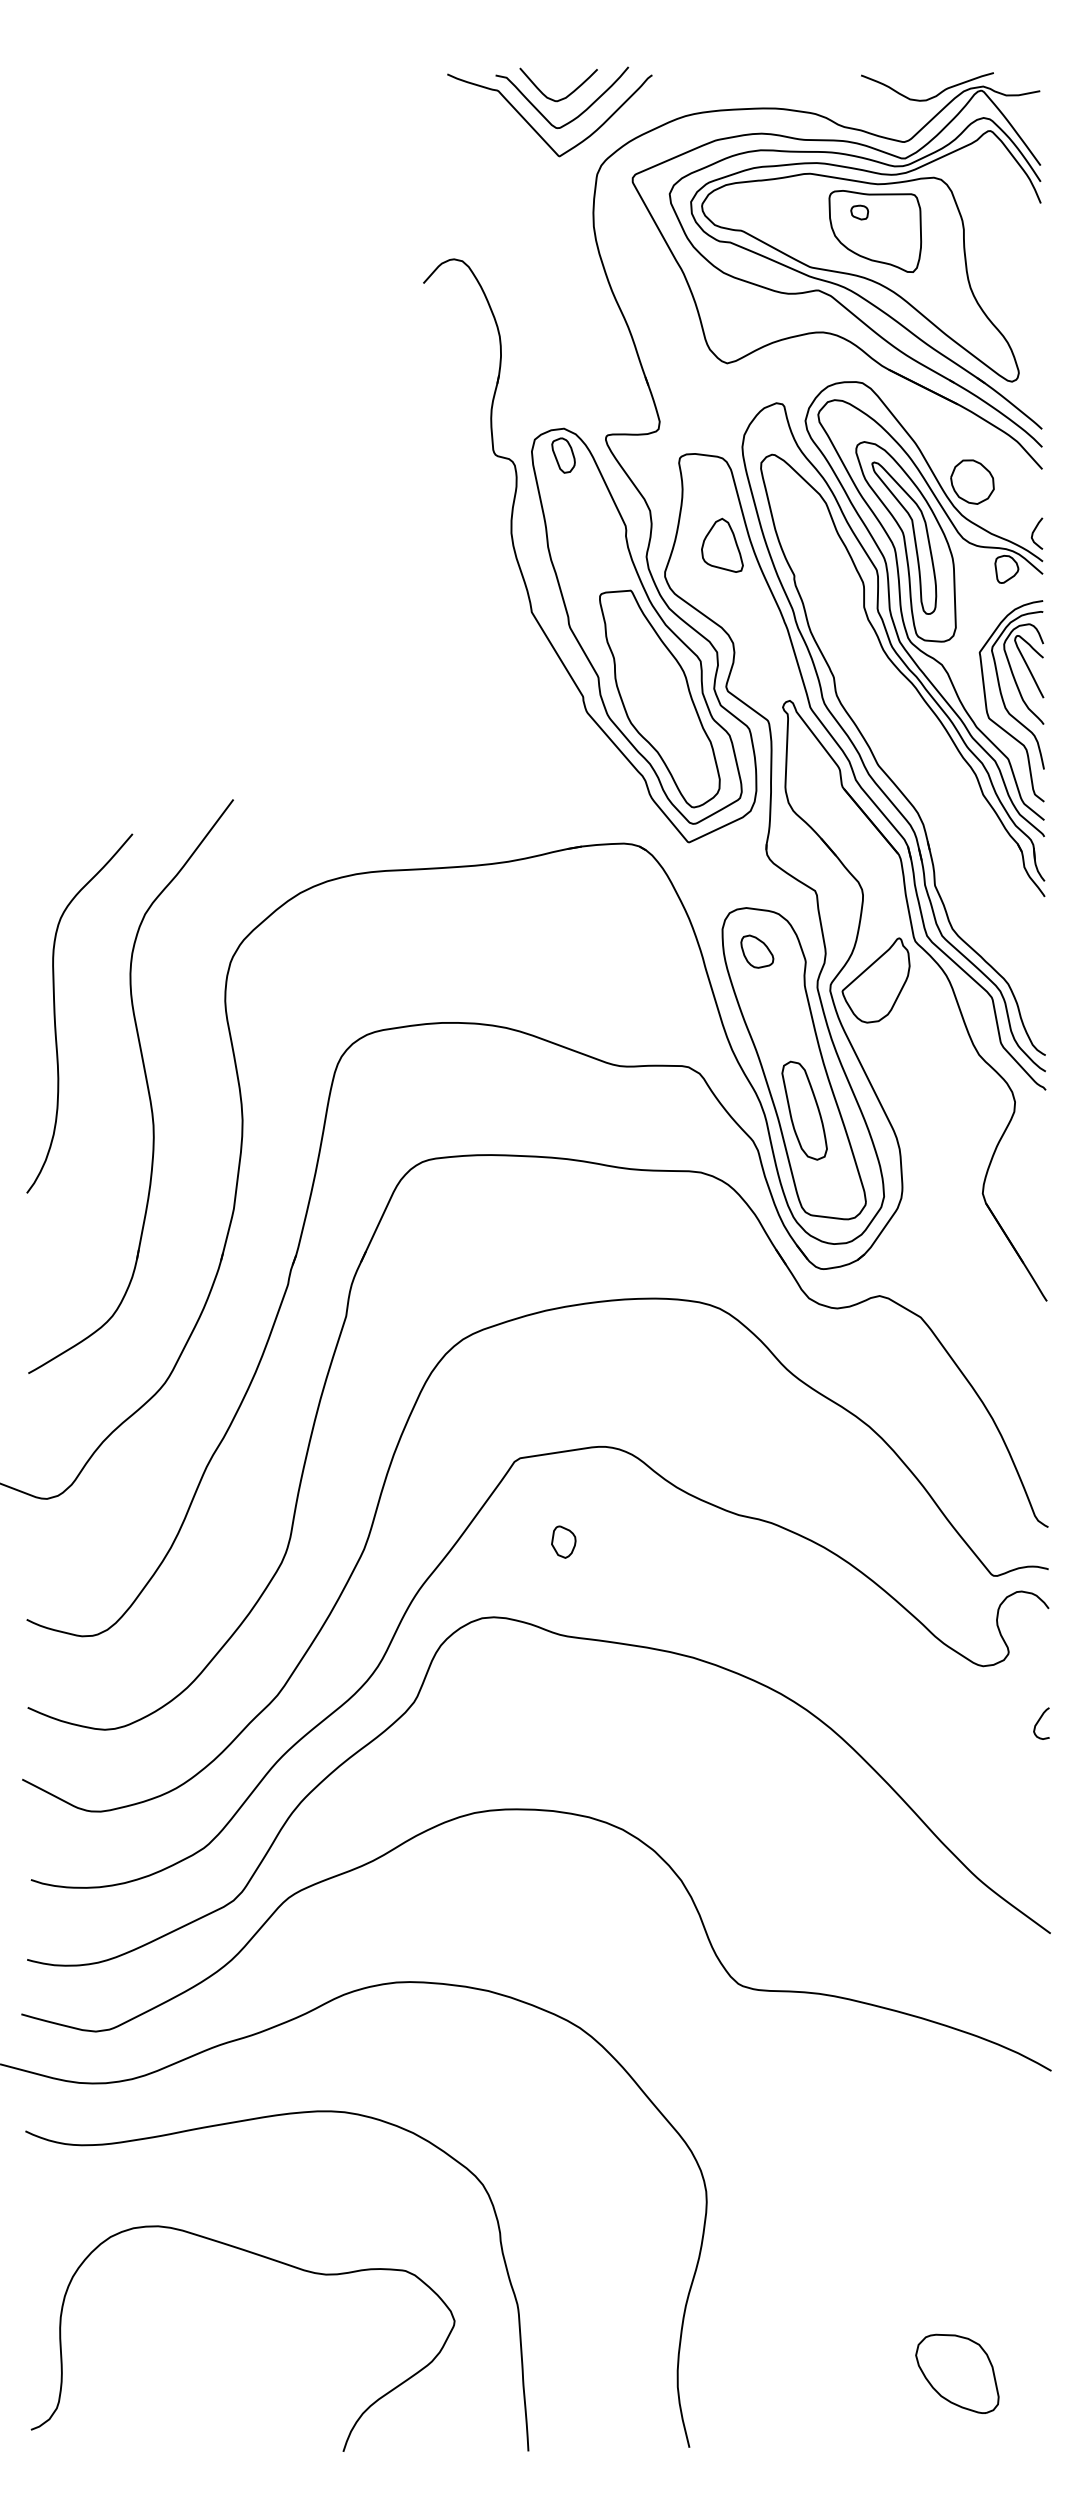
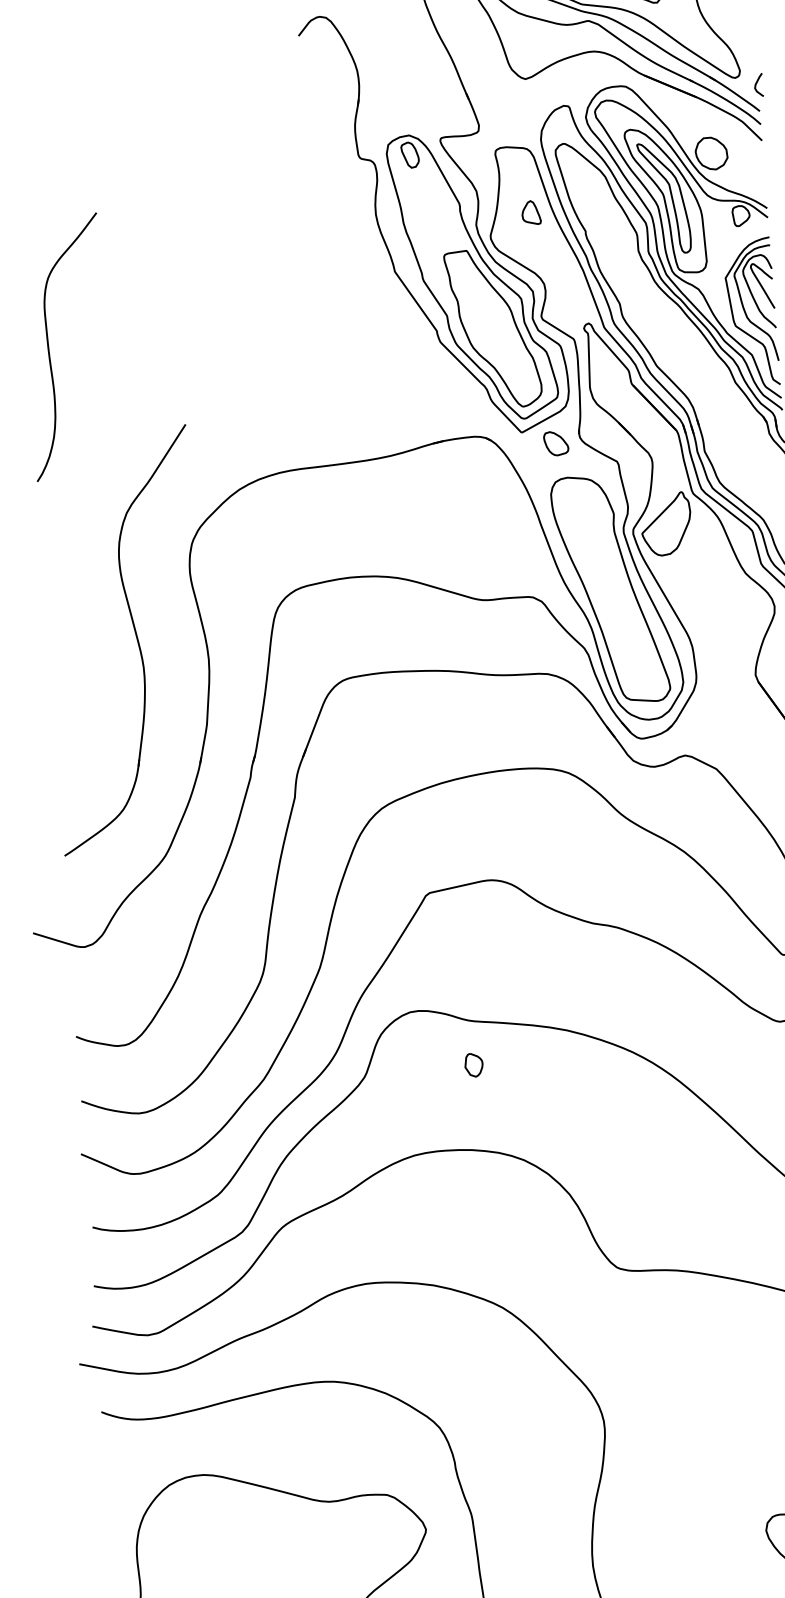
curve: (1034, 532) -> (756, 84), moved
part: (722, 544) -> (531, 212), size x0.6
part: (757, 951) -> (556, 443), moved
curve: (55, 1013) -> (49, 348), moved
part: (804, 1110) -> (620, 623), removed
part: (563, 1541) -> (473, 1064), moved

